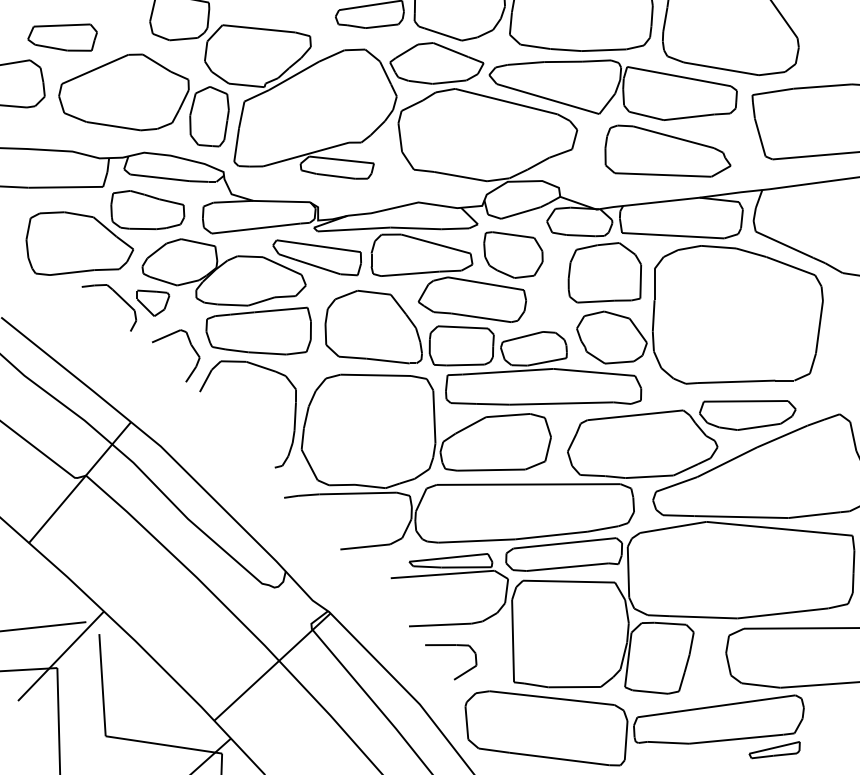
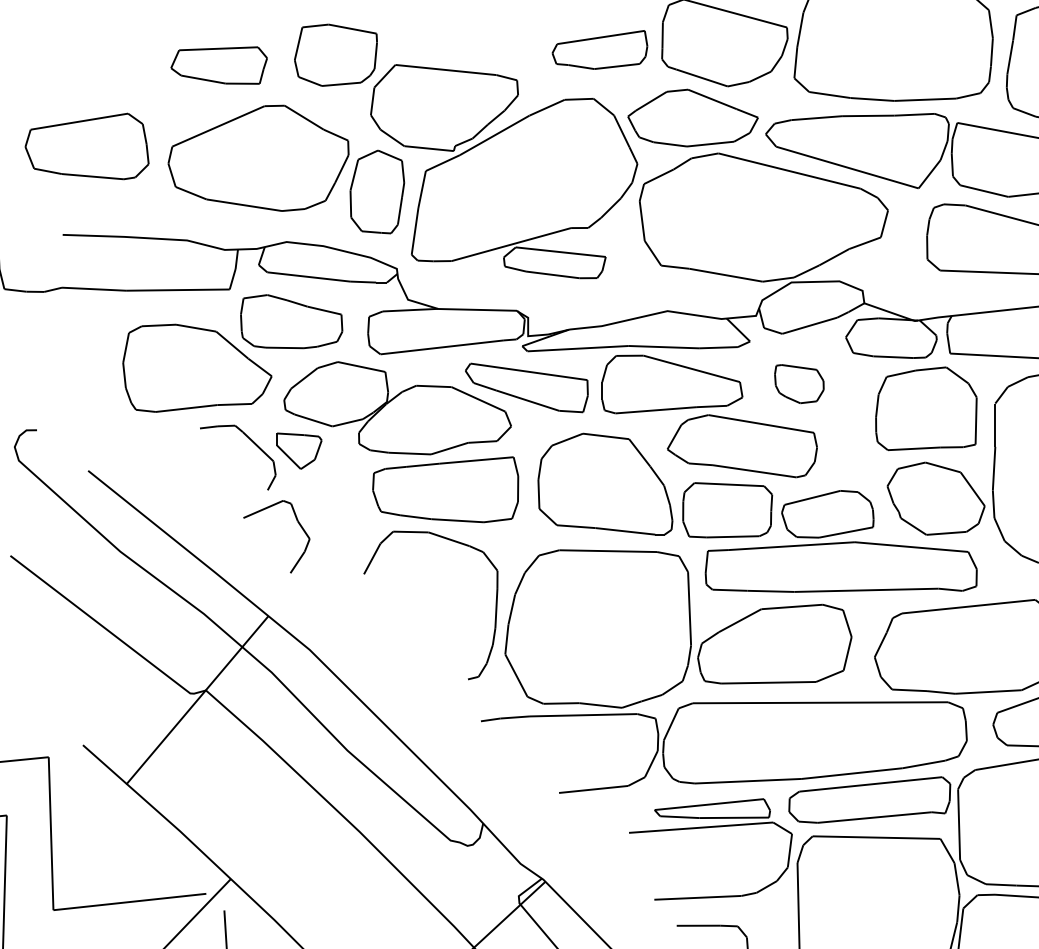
part: (62, 37) -> (219, 65), moved
part: (513, 254) -> (799, 383), size x0.6
curve: (191, 347) -> (298, 524), moved

